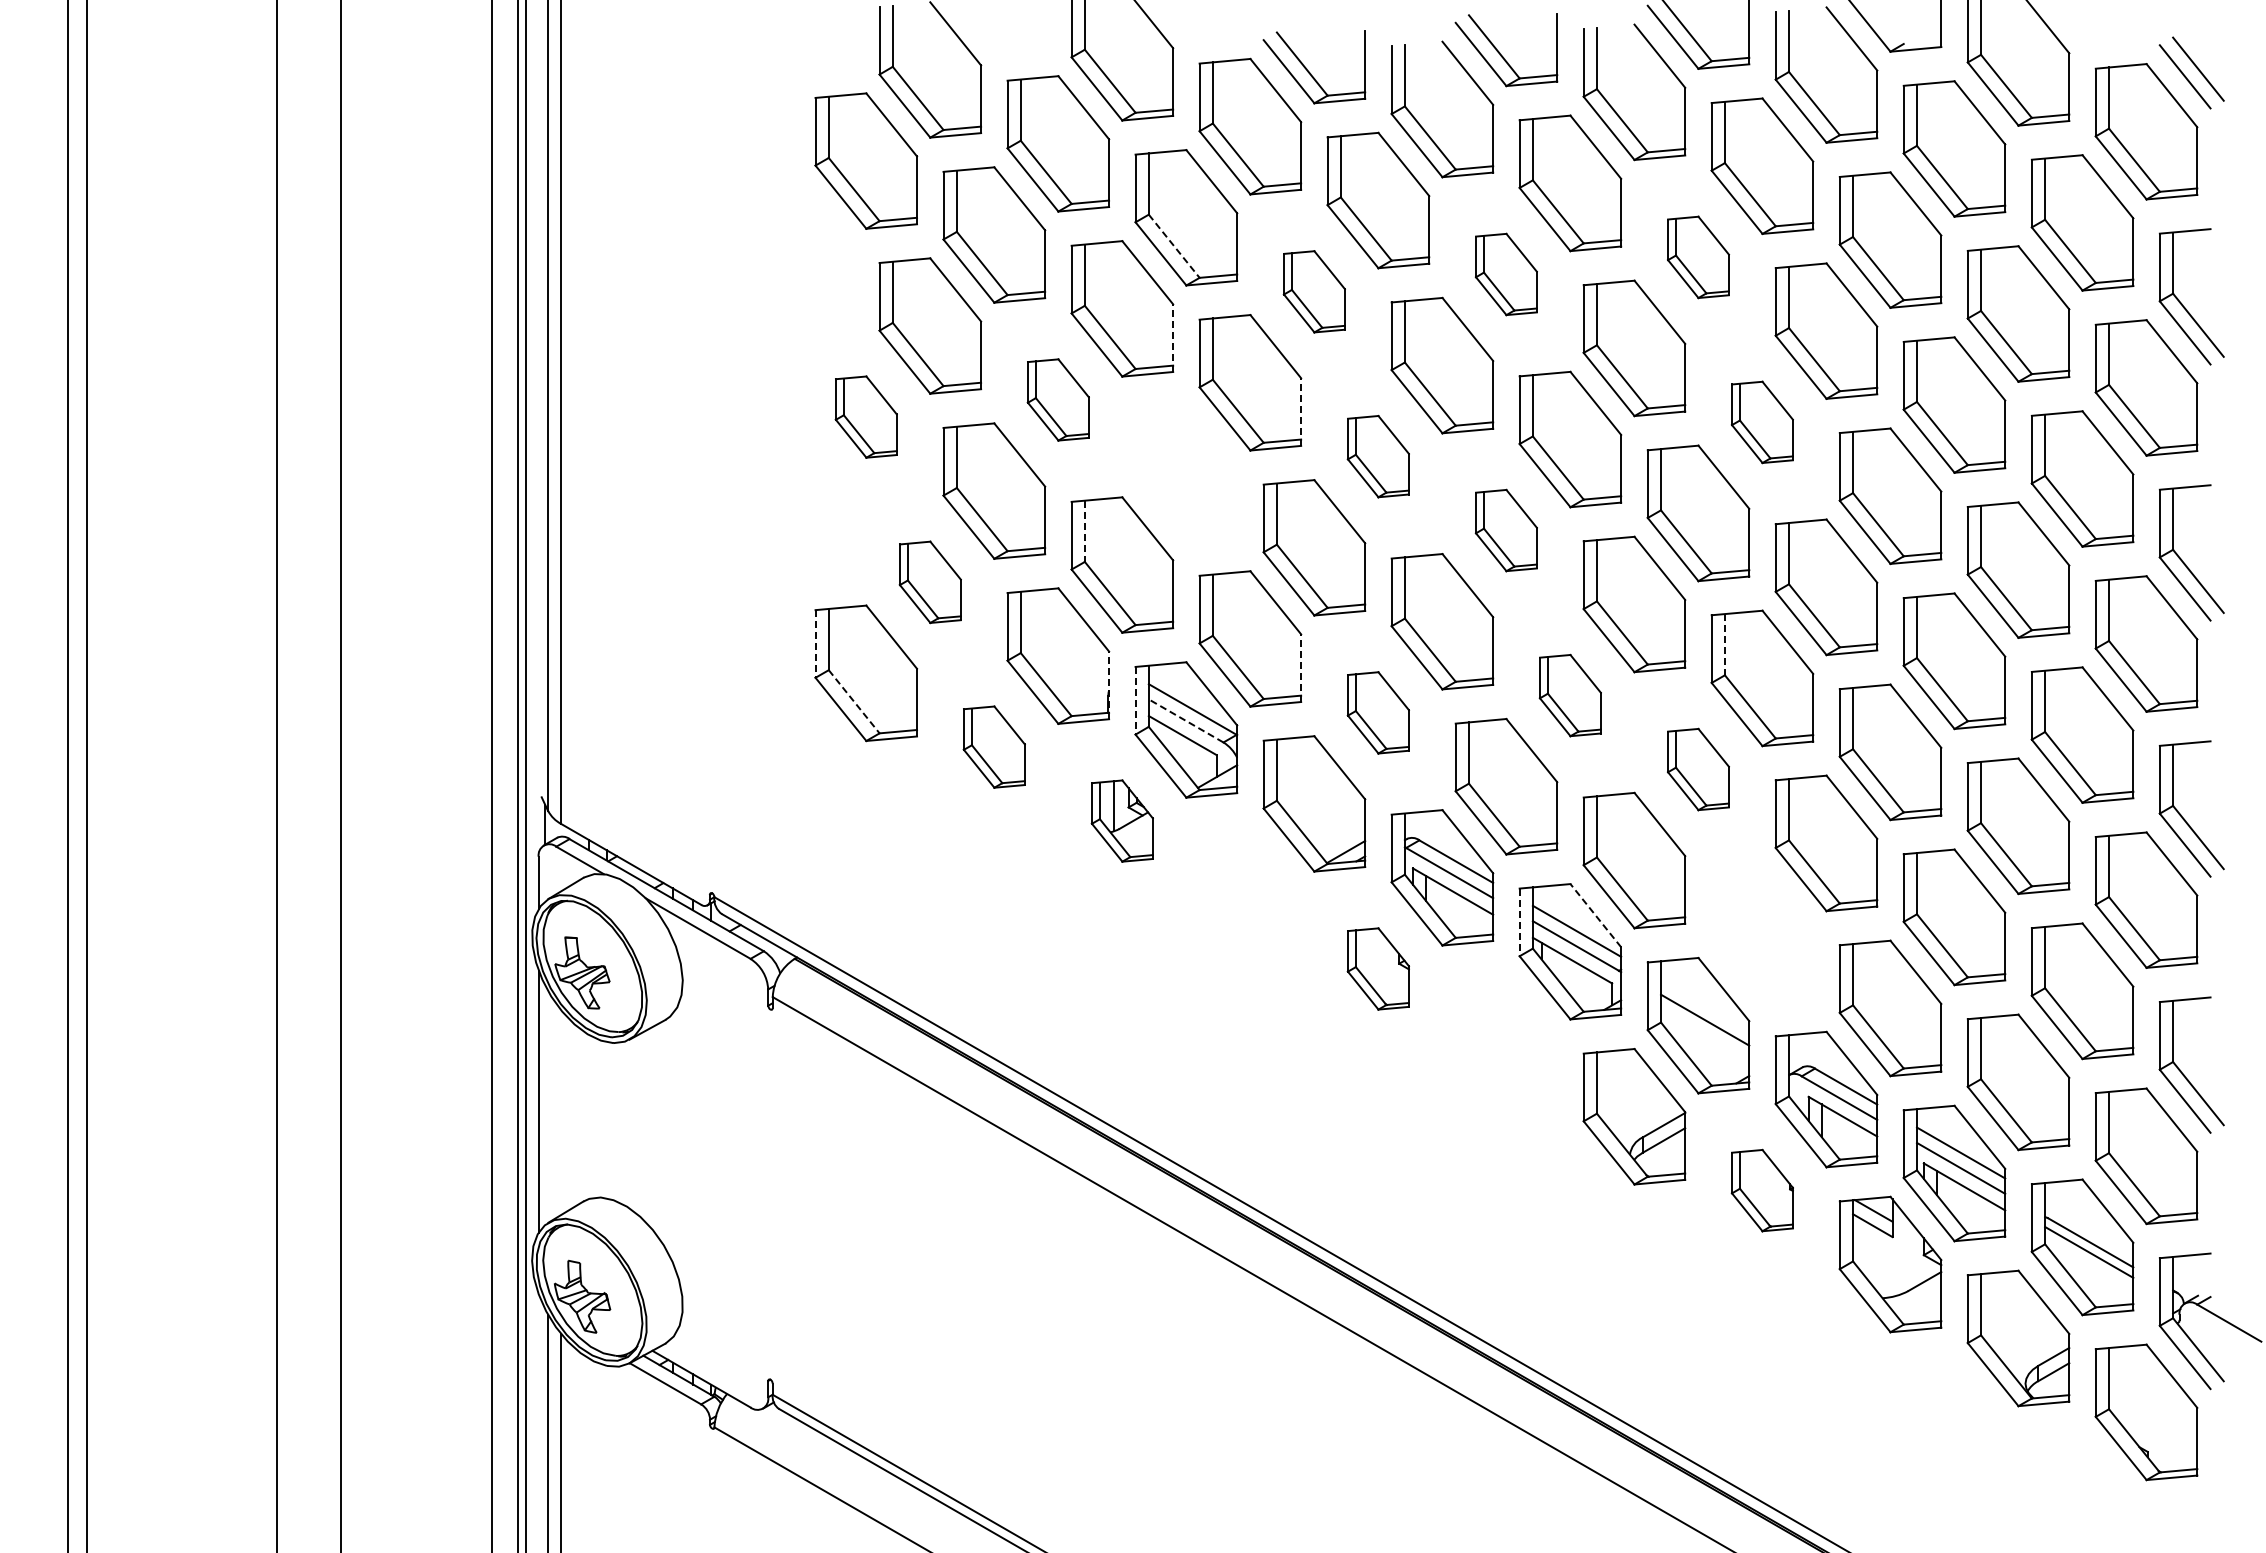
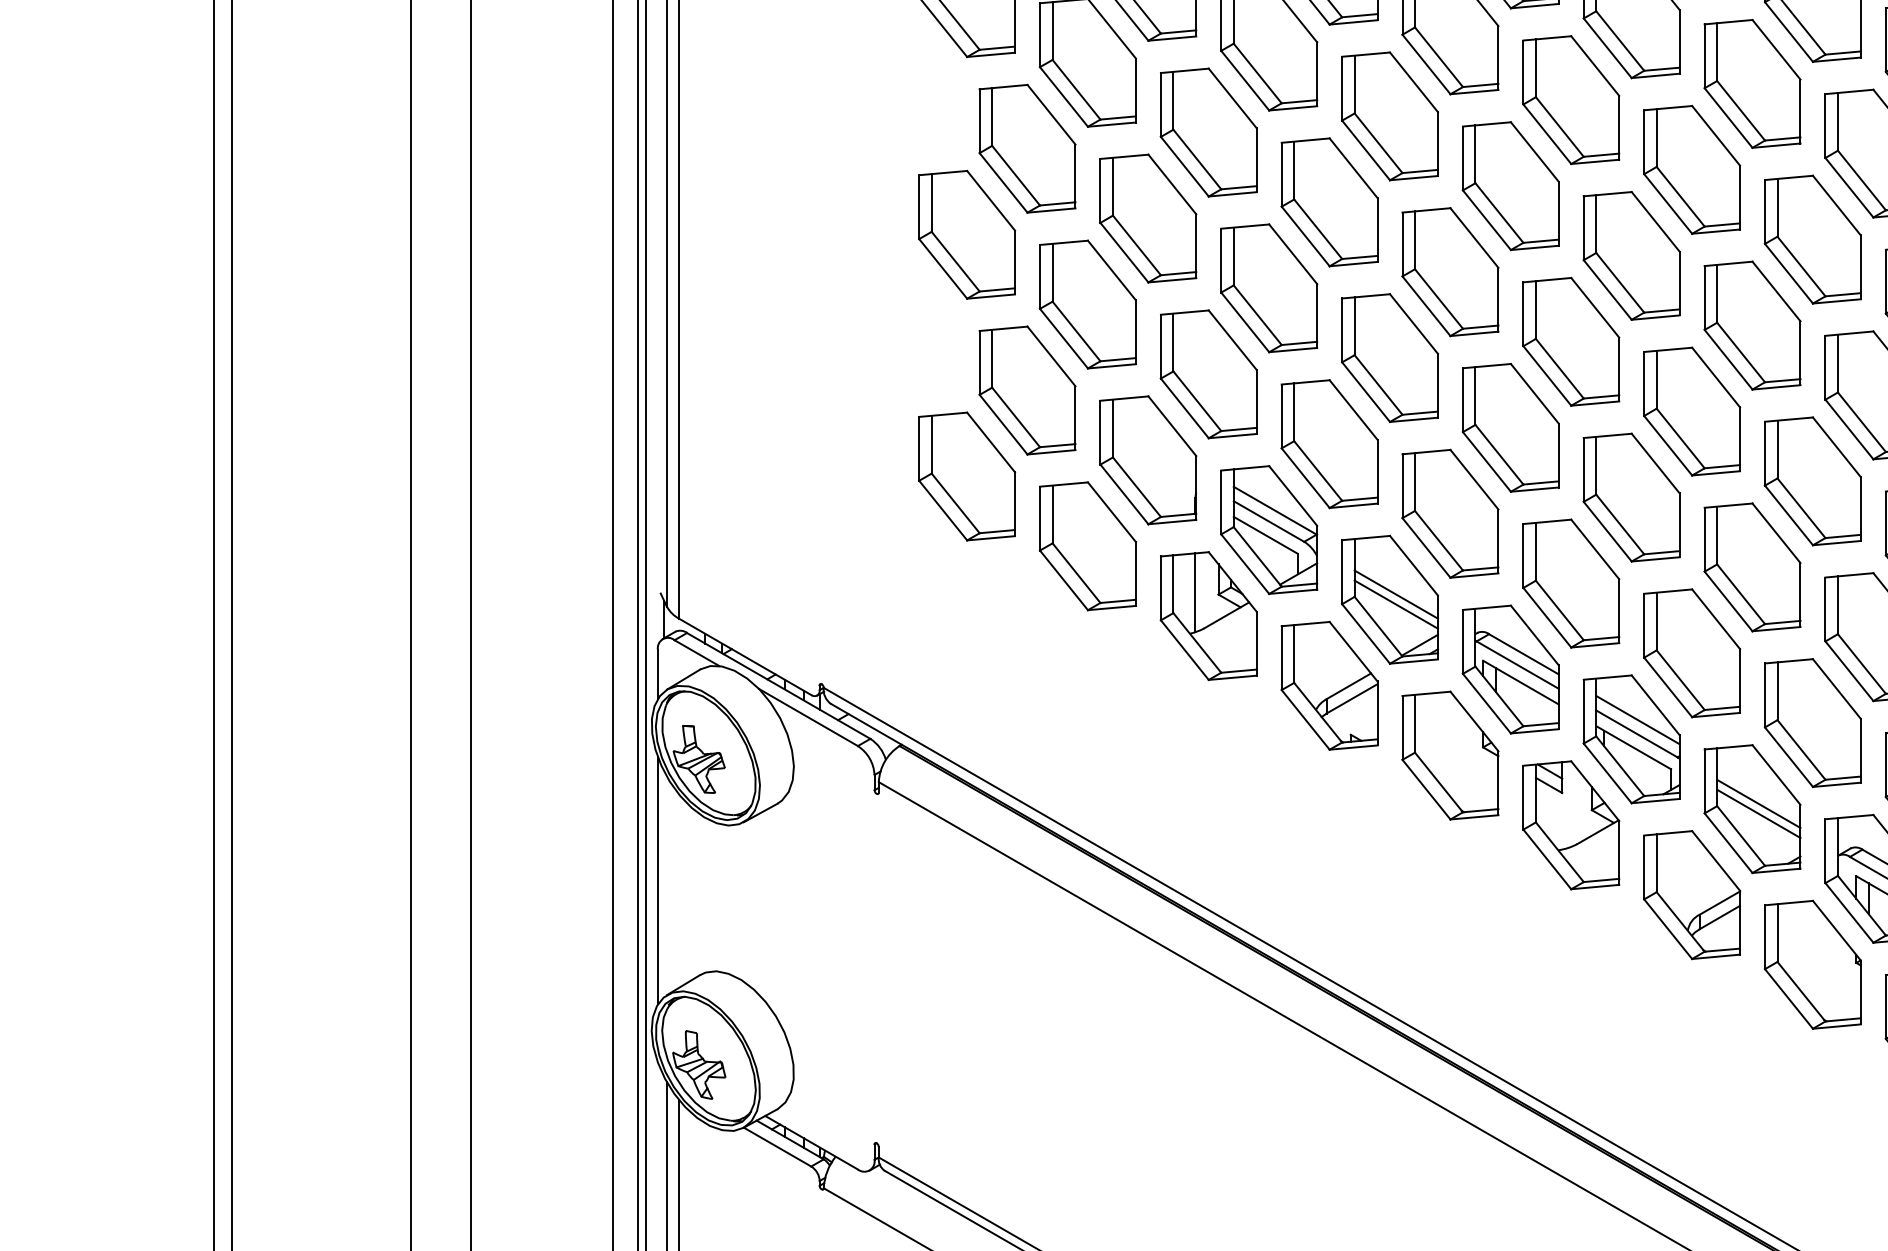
line: (1174, 246) -> (1257, 73), dashed -> solid
part: (1698, 257) -> (1752, 84), size x1.67
part: (1506, 274) -> (1571, 100), size x1.67
part: (1314, 291) -> (1390, 116), size x1.67
line: (1173, 338) -> (1257, 160), dashed -> solid
part: (1058, 399) -> (1148, 218), size x1.67
line: (1301, 412) -> (1377, 230), dashed -> solid
part: (866, 416) -> (967, 234), size x1.67
part: (1762, 422) -> (1812, 239), size x1.67
part: (1378, 456) -> (1450, 271), size x1.67
part: (1186, 473) -> (1269, 287), added
part: (1506, 530) -> (1571, 341), size x1.67
line: (1084, 531) -> (1173, 342), dashed -> solid
part: (930, 582) -> (1027, 390), size x1.67
line: (815, 643) -> (919, 448), dashed -> solid
line: (1724, 644) -> (1777, 449), dashed -> solid
line: (1301, 668) -> (1377, 472), dashed -> solid
line: (1109, 685) -> (1196, 488), dashed -> solid
part: (1570, 695) -> (1631, 497), size x1.67
line: (1135, 700) -> (1221, 502), dashed -> solid
line: (854, 701) -> (955, 503), dashed -> solid
part: (1378, 712) -> (1450, 513), size x1.67
line: (1185, 720) -> (1268, 521), dashed -> solid
part: (994, 746) -> (1088, 545), size x1.67
part: (1698, 769) -> (1752, 567), size x1.67
line: (1320, 797) -> (1395, 593), added
line: (1320, 808) -> (1395, 604), added
part: (1122, 820) -> (1208, 615), size x1.67
part: (1250, 894) -> (1329, 685), added
line: (1595, 915) -> (1655, 705), dashed -> solid
line: (1519, 922) -> (1583, 711), dashed -> solid
part: (1762, 934) -> (1812, 723), added
part: (1378, 968) -> (1450, 755), size x1.67
line: (1705, 1030) -> (1759, 813), added
part: (1506, 1042) -> (1571, 824), added
part: (1762, 1190) -> (1812, 964), size x1.67

